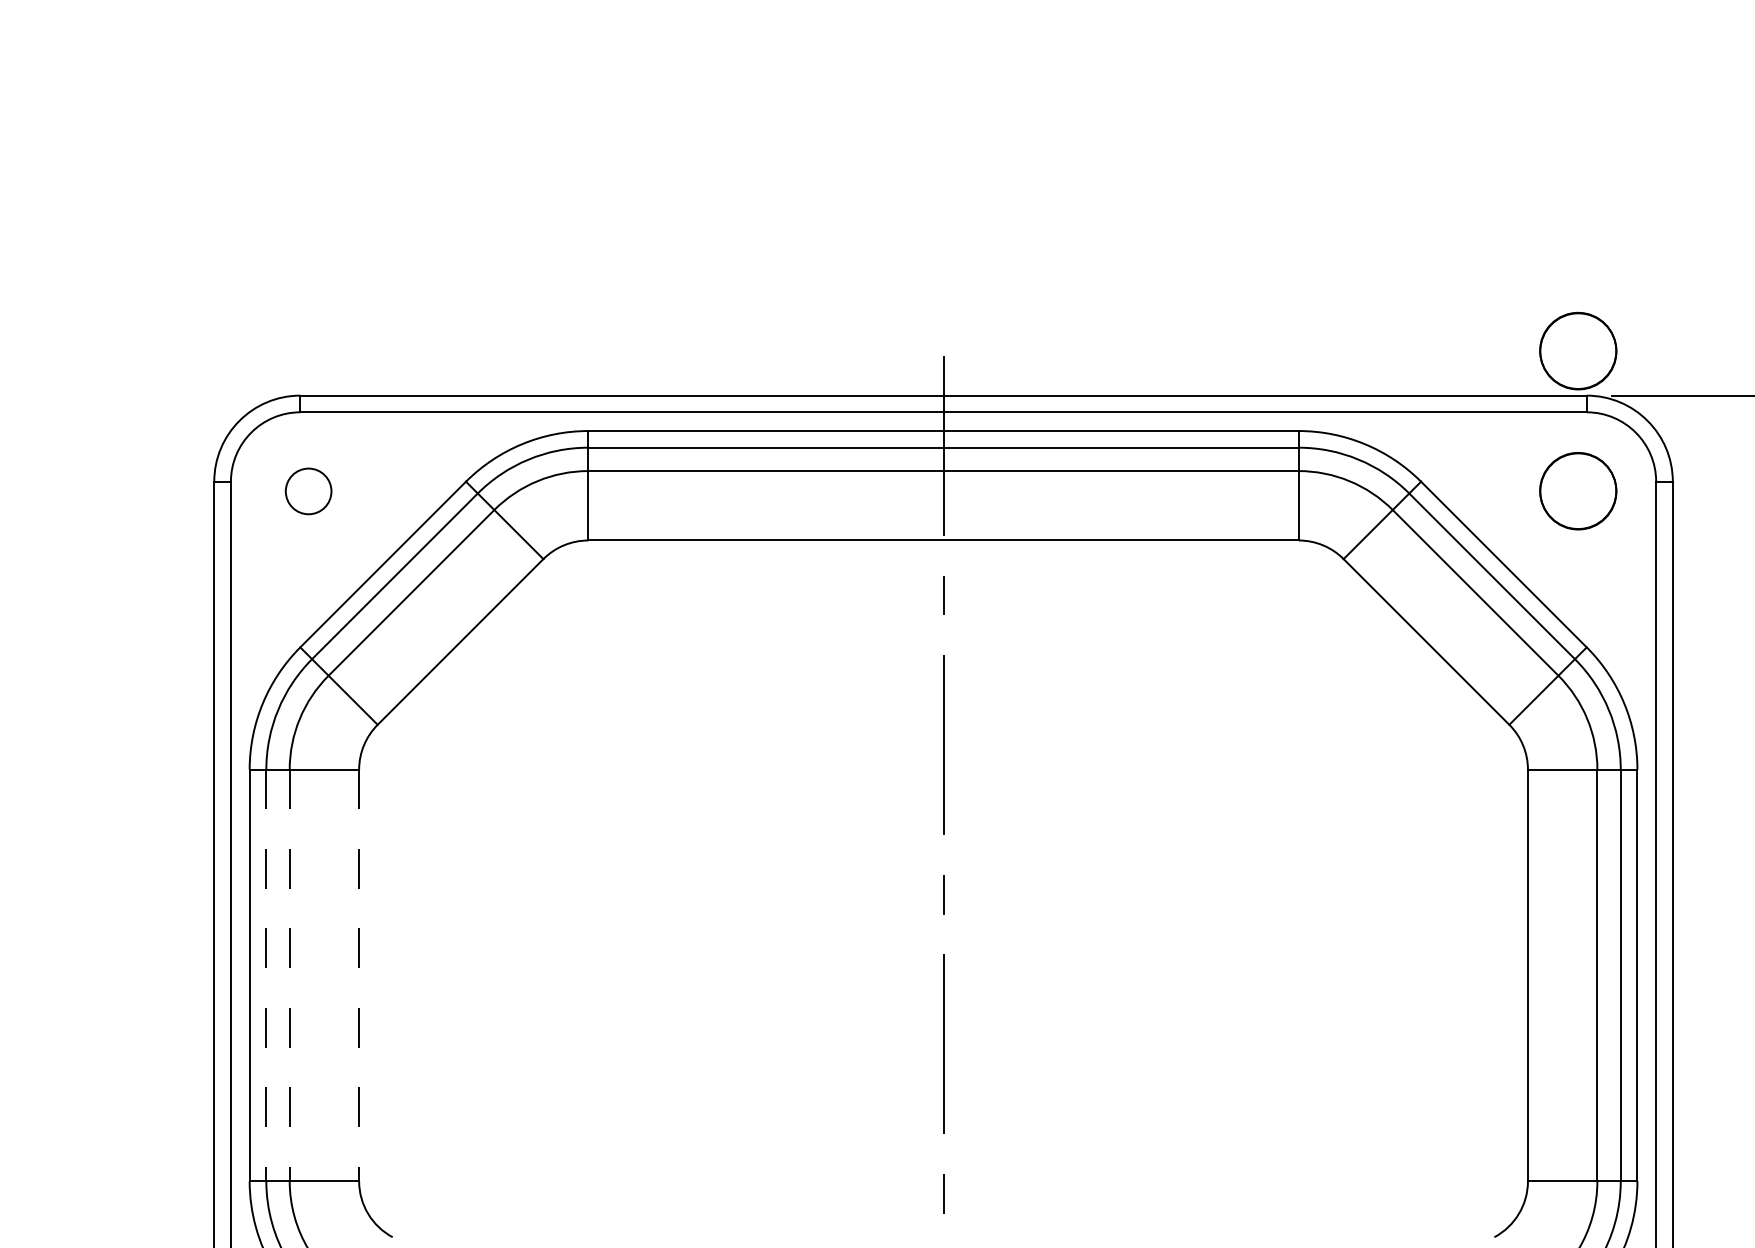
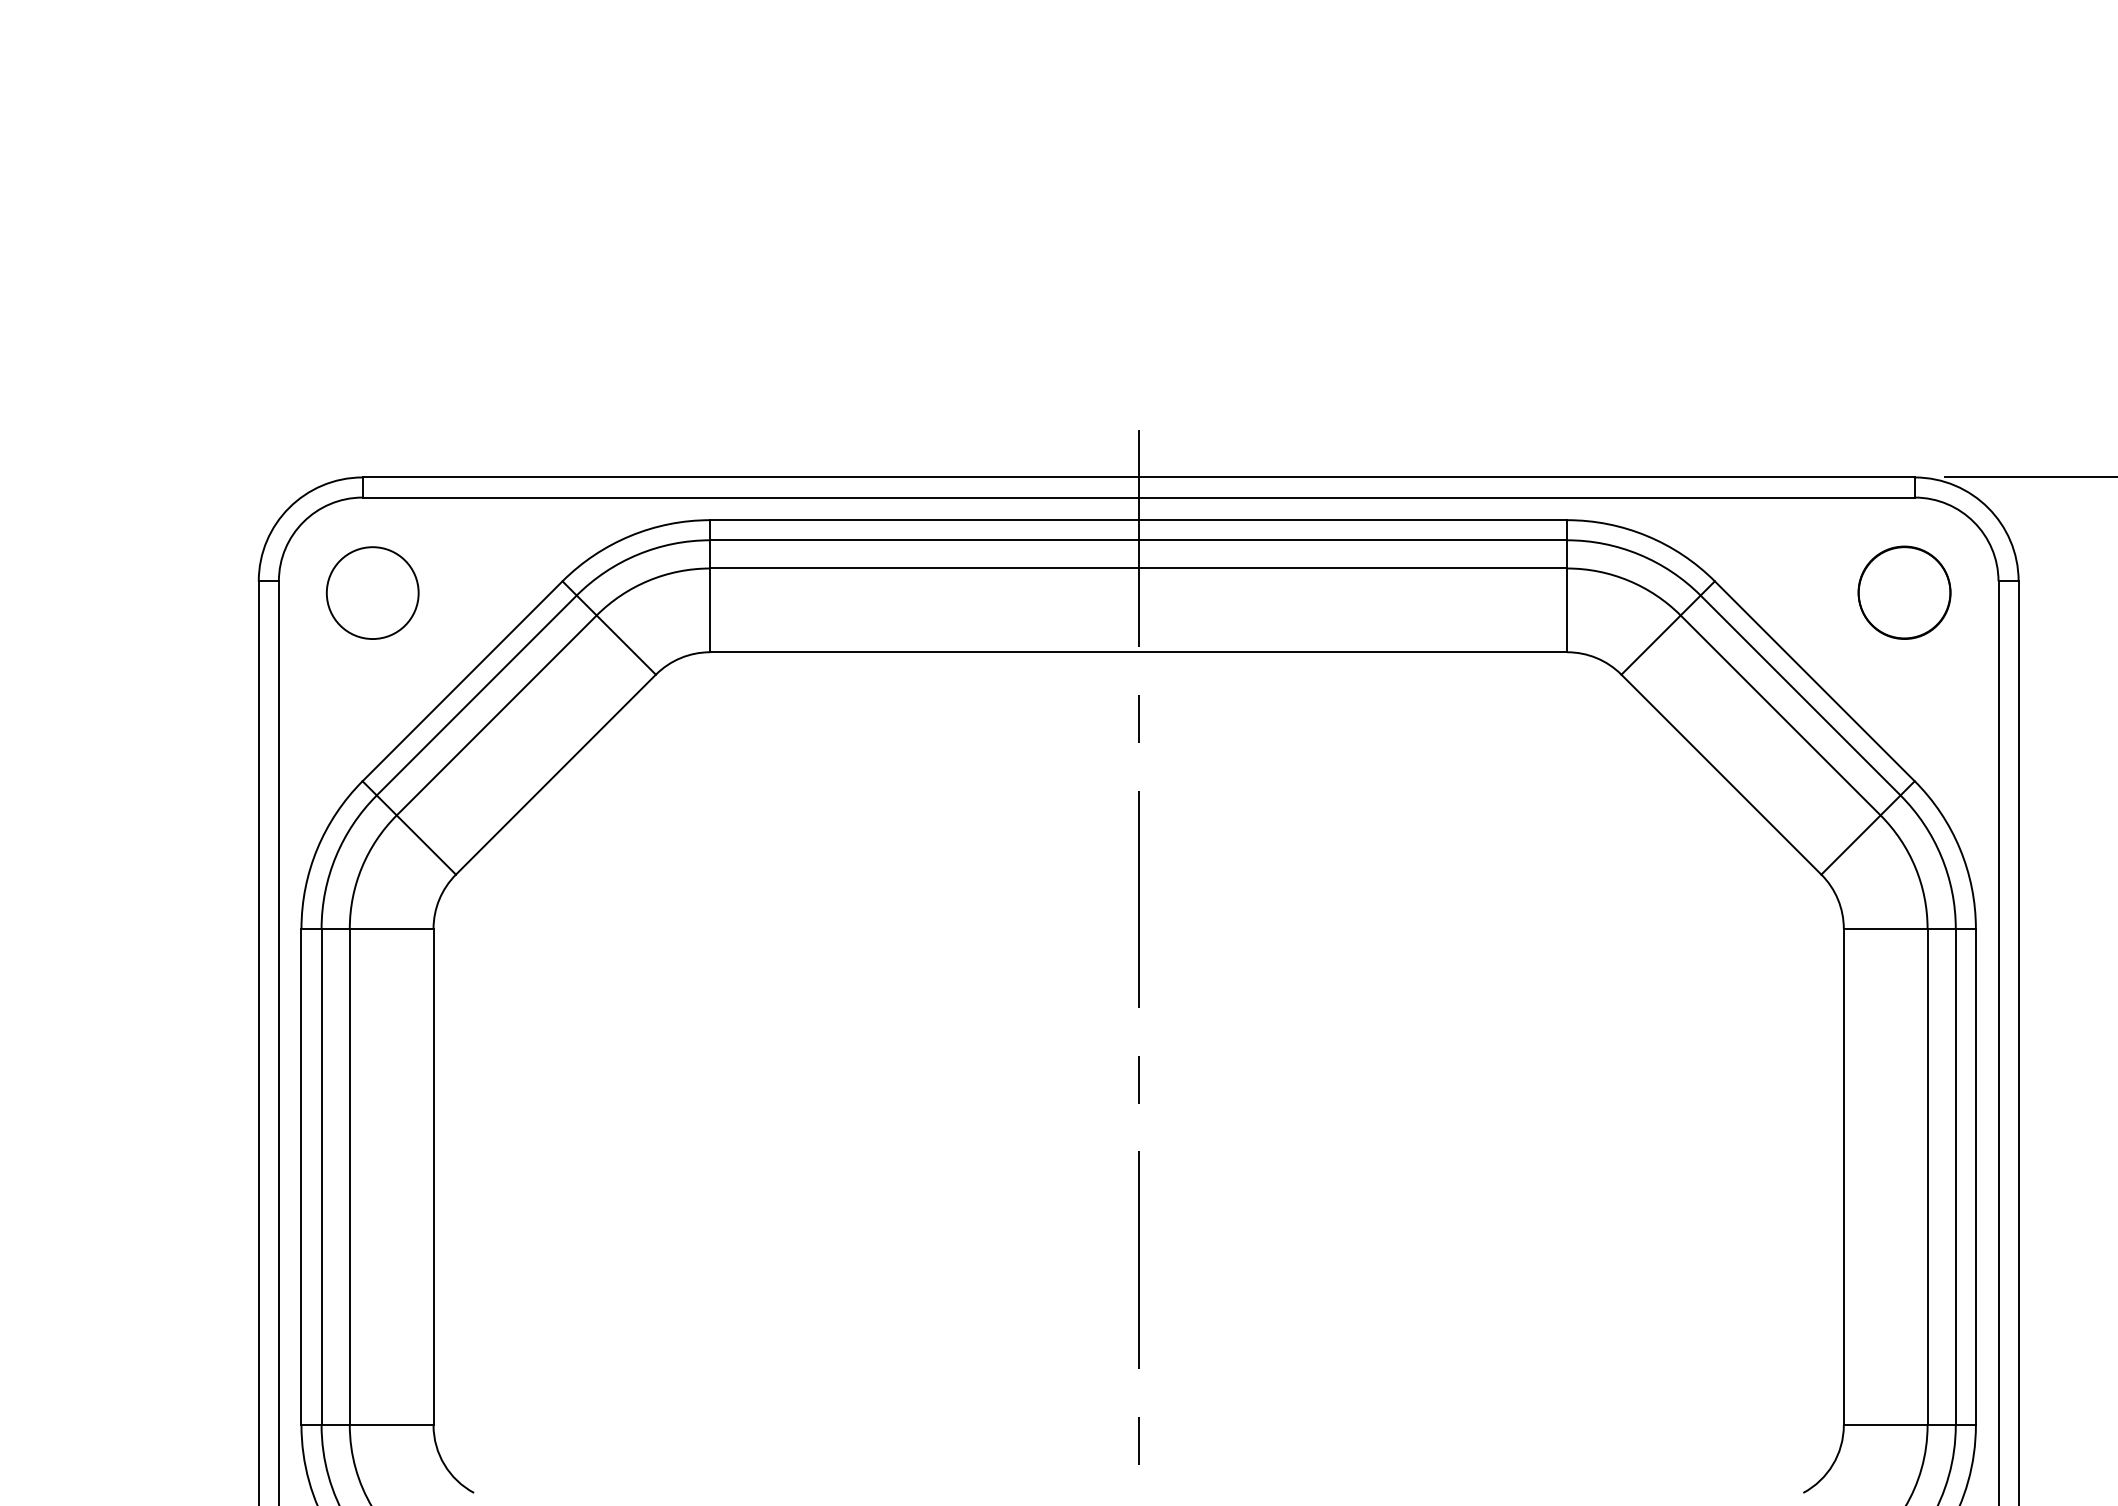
part: (1578, 350) -> (1904, 423), removed
circle: (308, 490) -> (372, 592), size x1.67
line: (266, 975) -> (321, 1177), dashed -> solid
line: (289, 975) -> (349, 1177), dashed -> solid
line: (359, 975) -> (433, 1177), dashed -> solid

